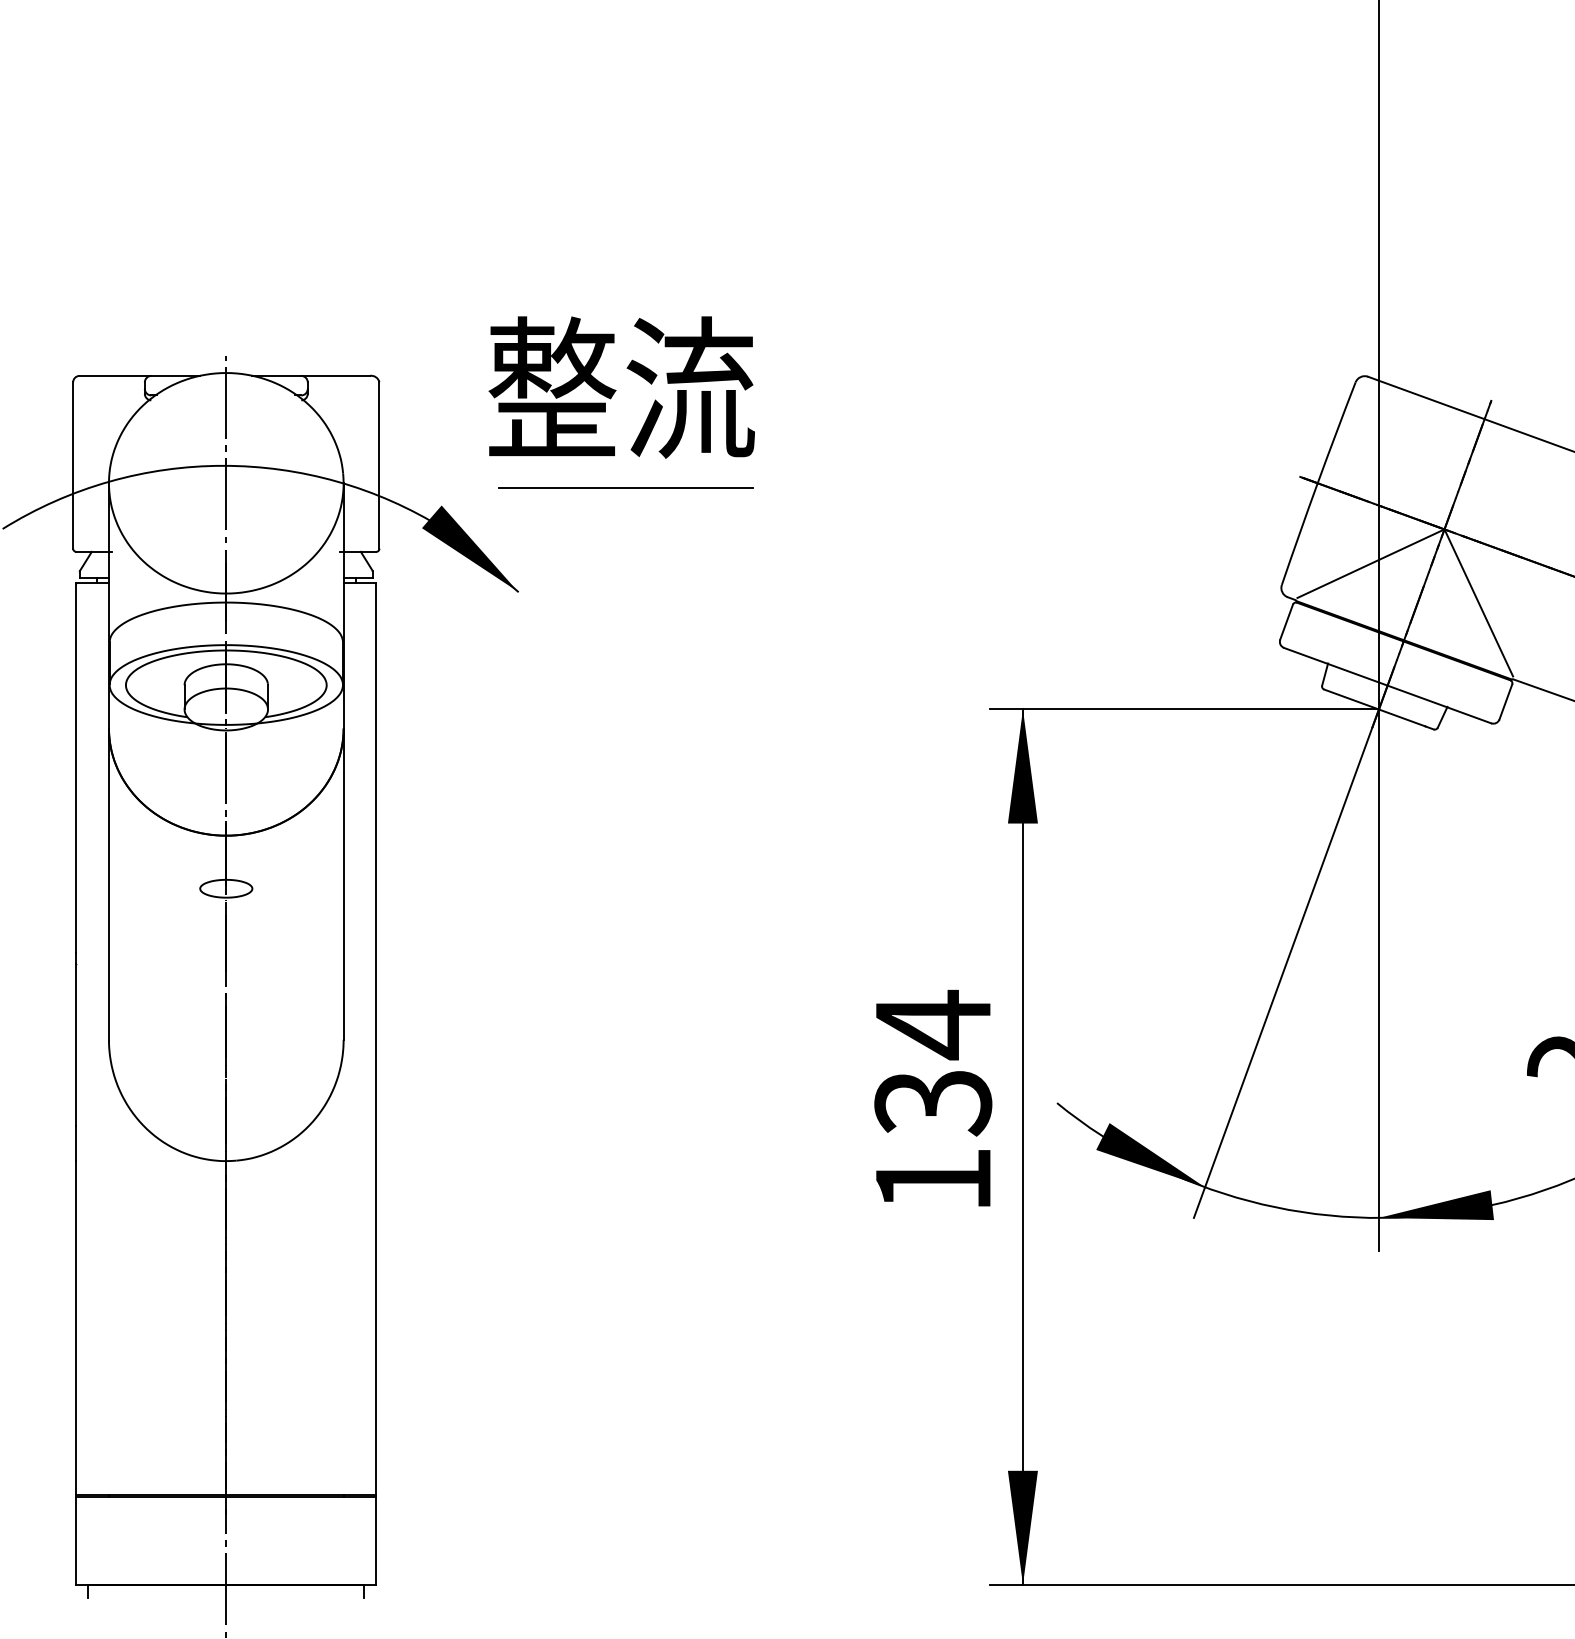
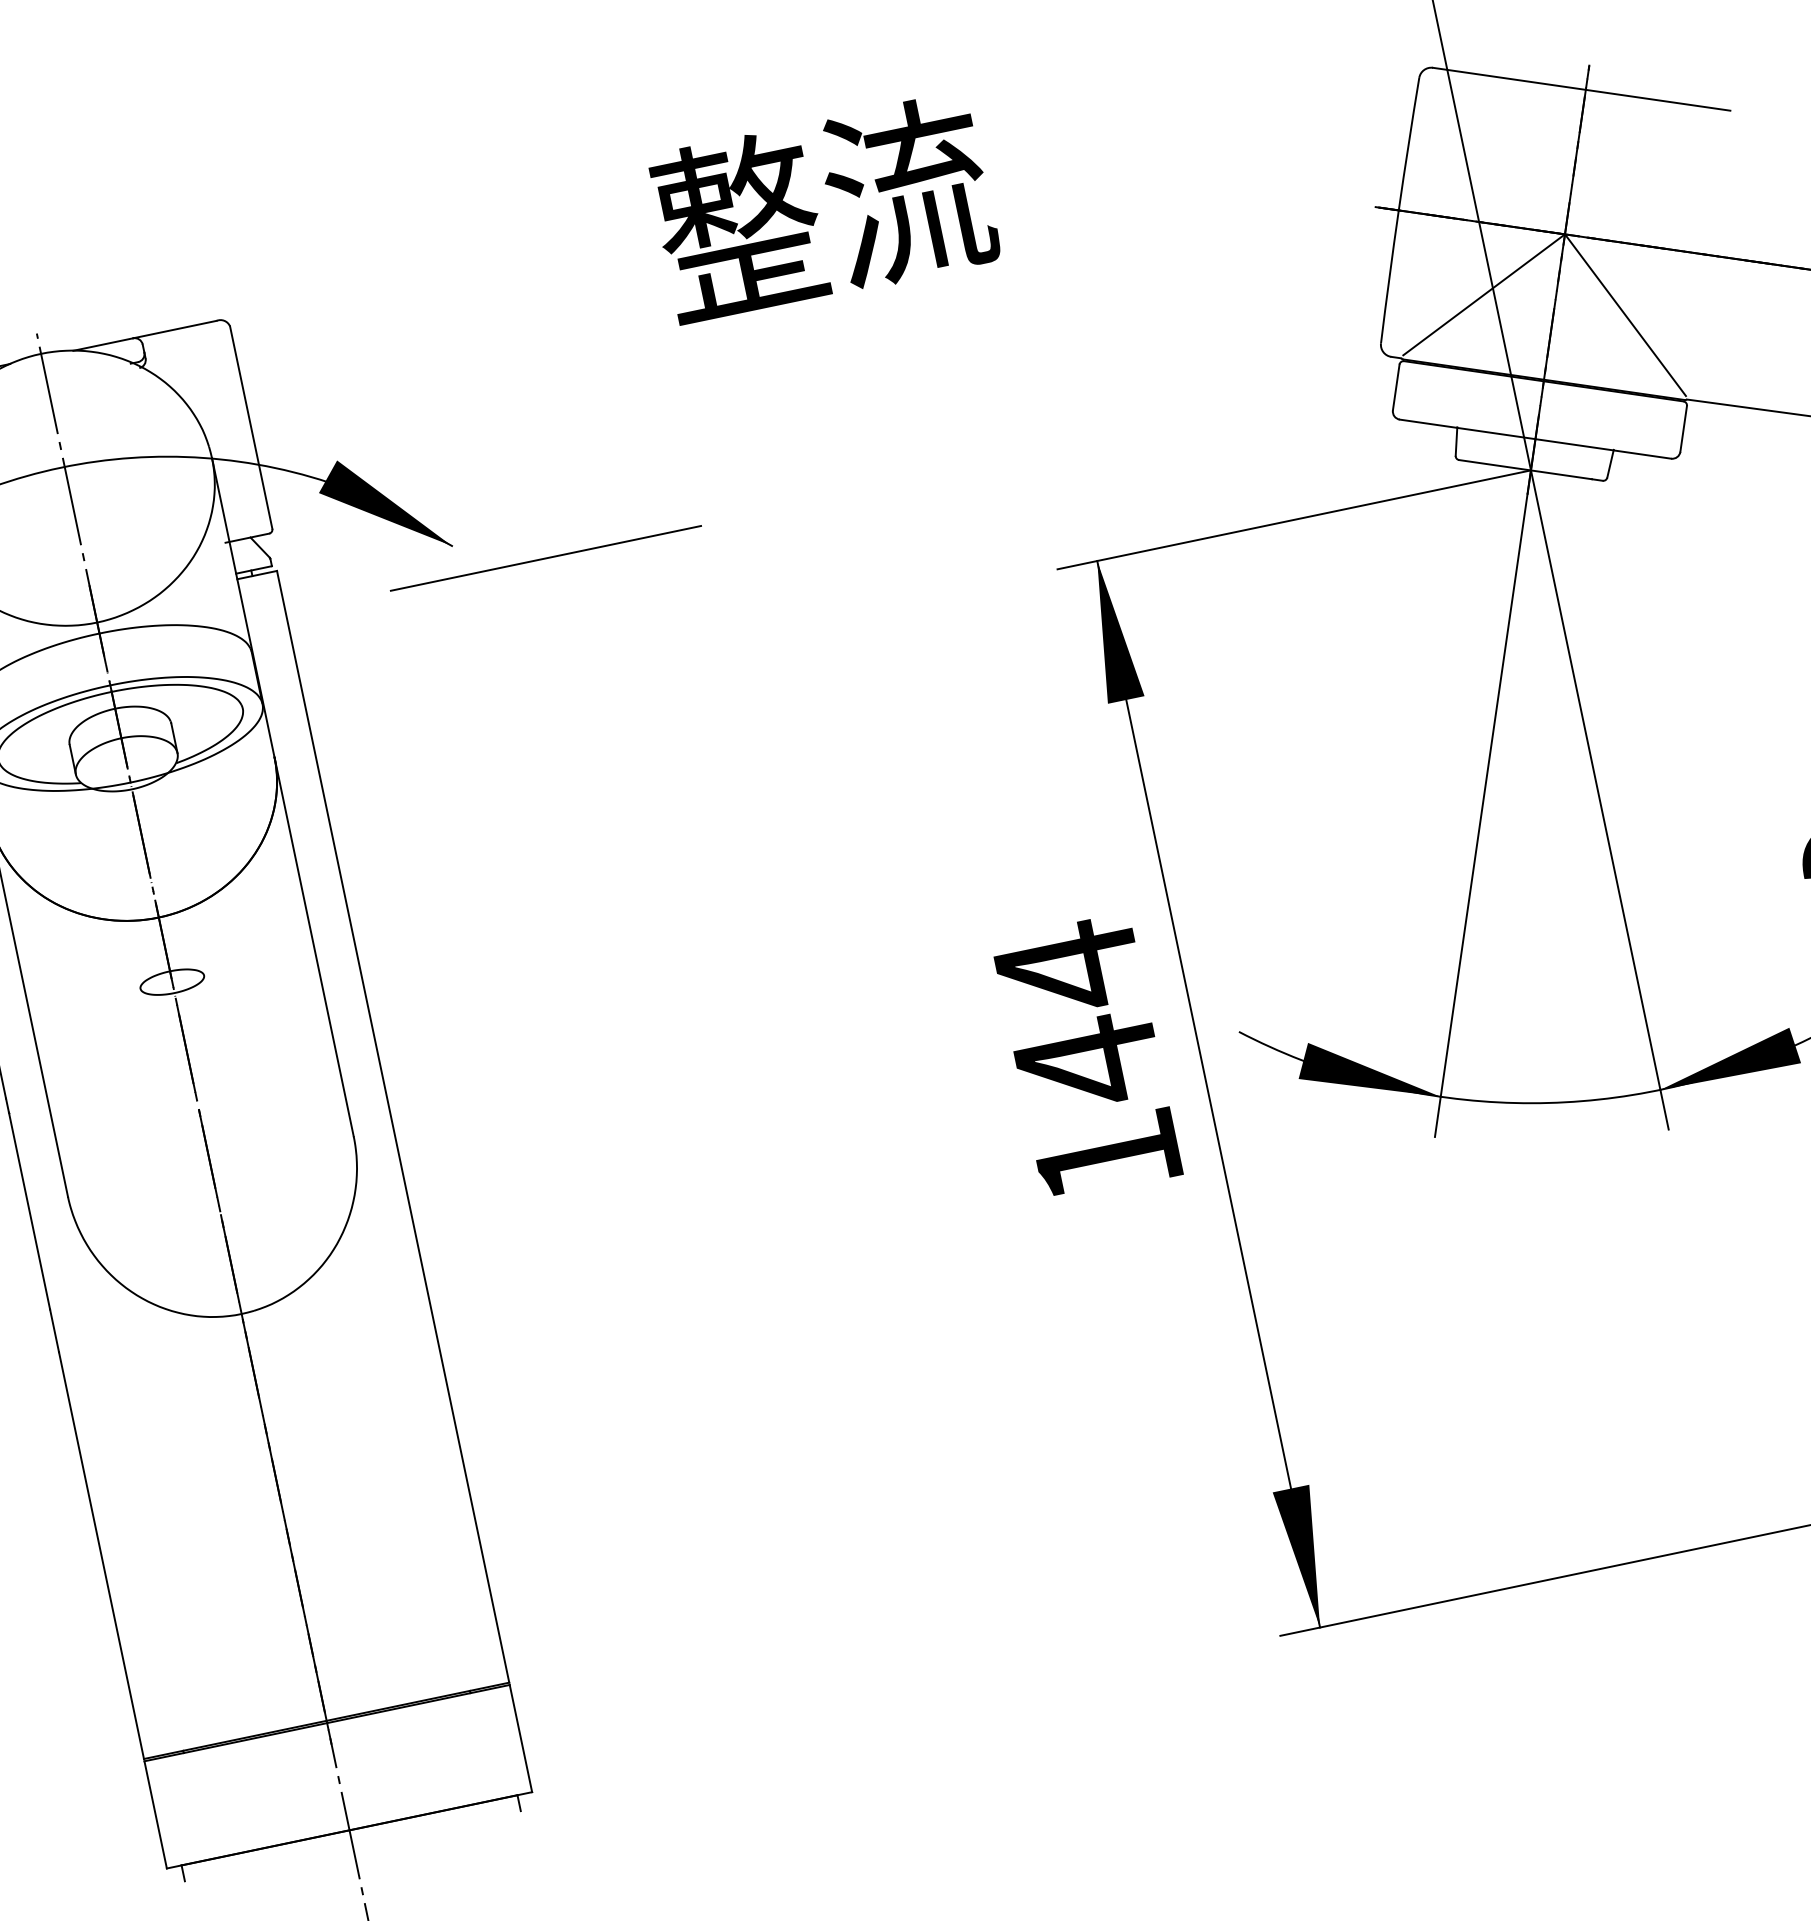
text: (621, 387) -> (823, 208), moved
line: (625, 487) -> (545, 558), moved
text: (933, 1102) -> (1088, 1062), 134 -> 144

